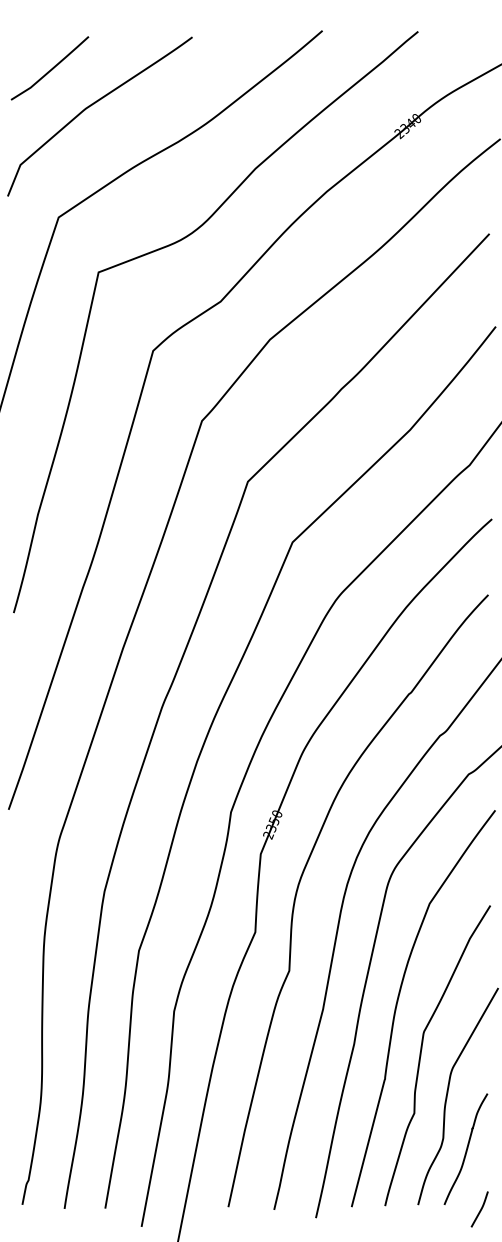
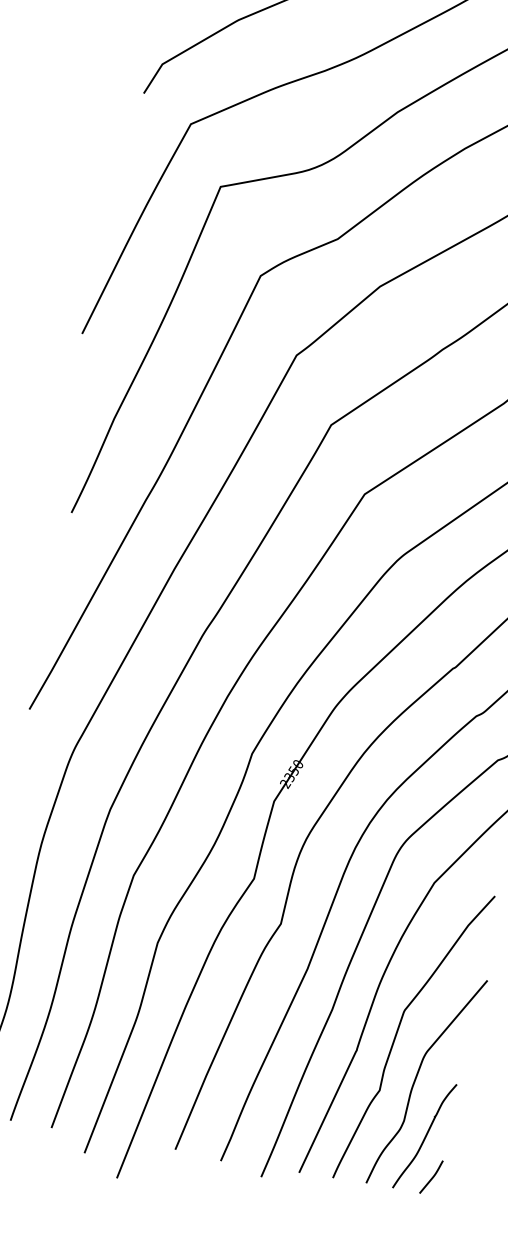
curve: (480, 1209) -> (432, 1177), moved

